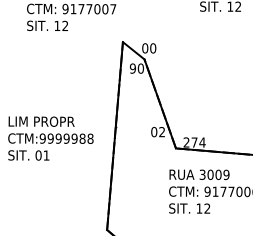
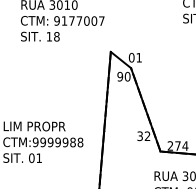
text: (65, 26) -> (57, 37), 12 -> 18
text: (153, 48) -> (139, 57), 00 -> 01
text: (154, 132) -> (140, 136), 02 -> 32

